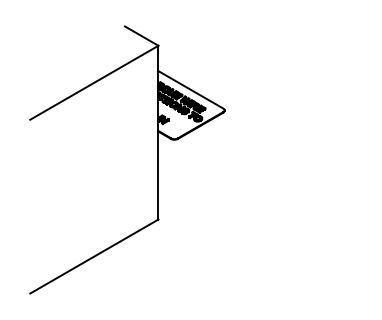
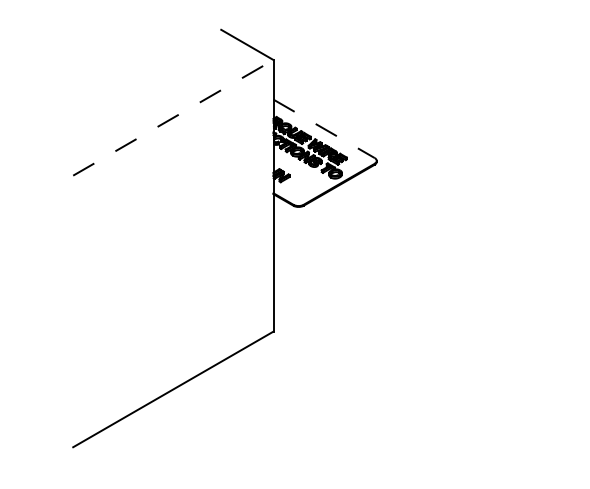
line: (94, 82) -> (173, 117), solid -> dashed
line: (191, 90) -> (325, 129), solid -> dashed

